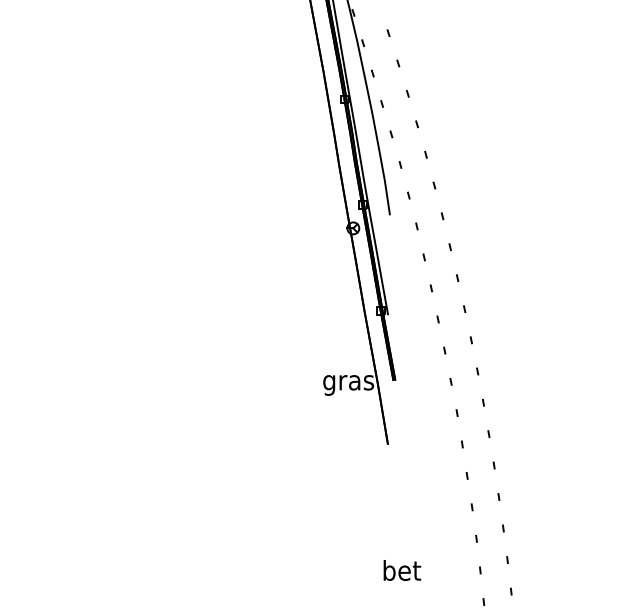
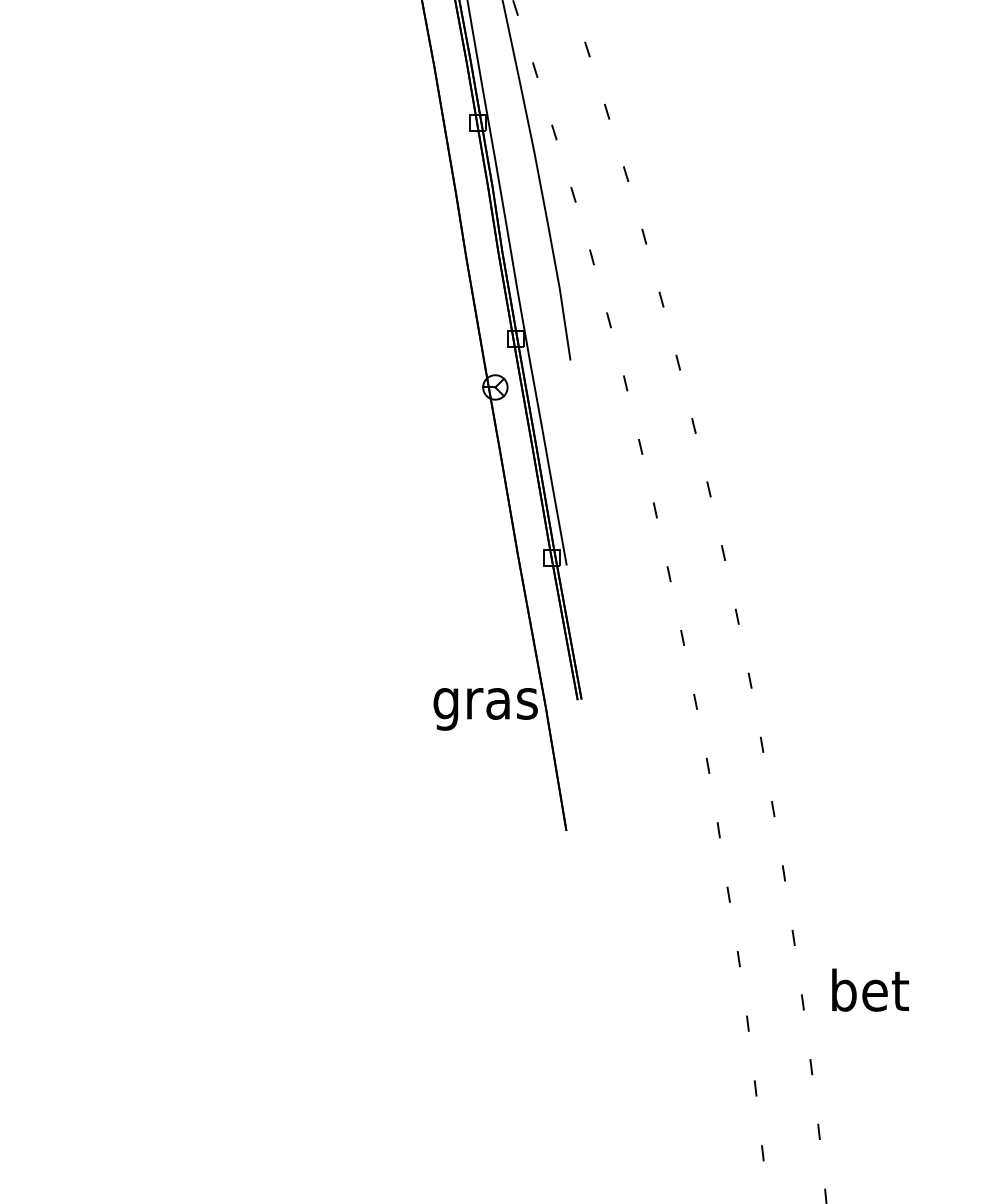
text: (402, 570) -> (870, 990), moved

